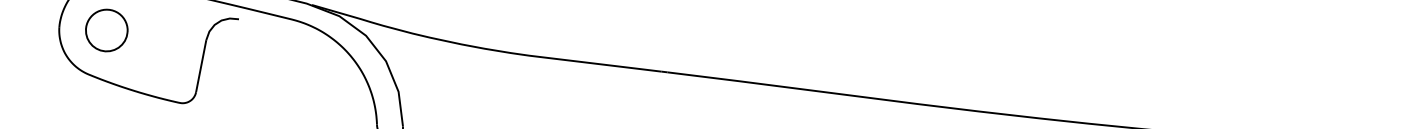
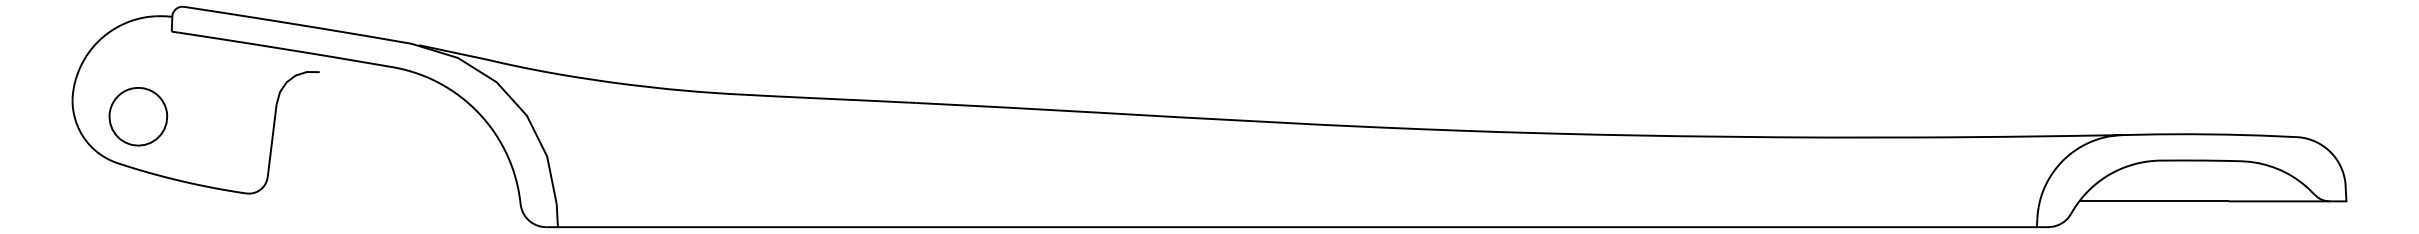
part: (106, 30) -> (138, 116), moved

